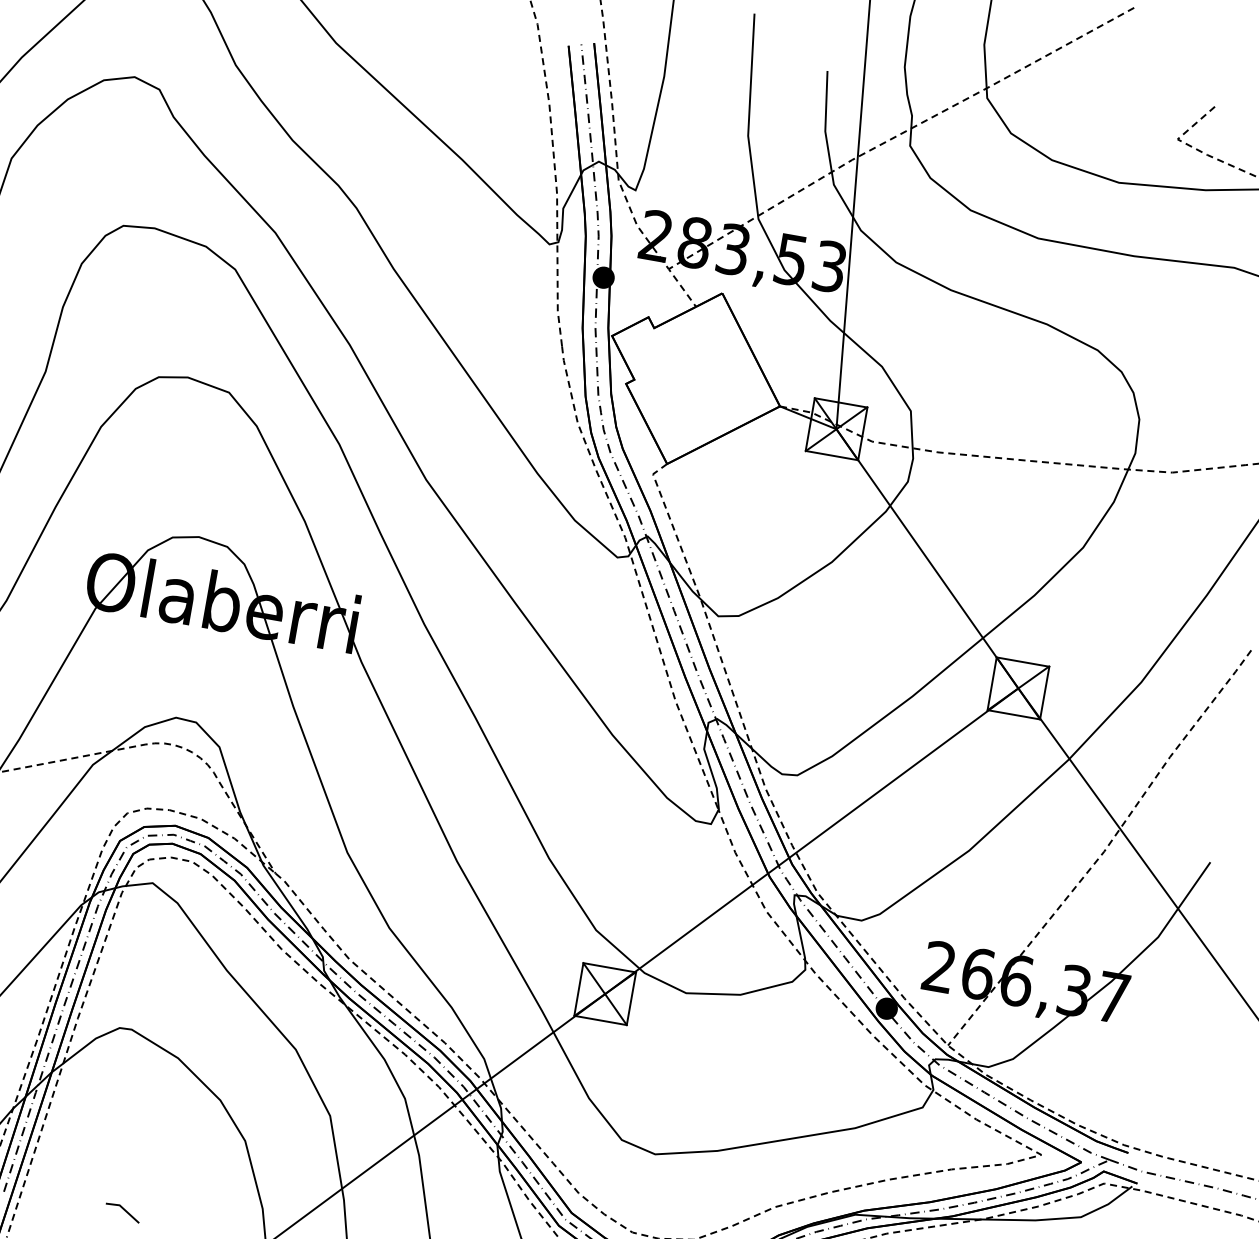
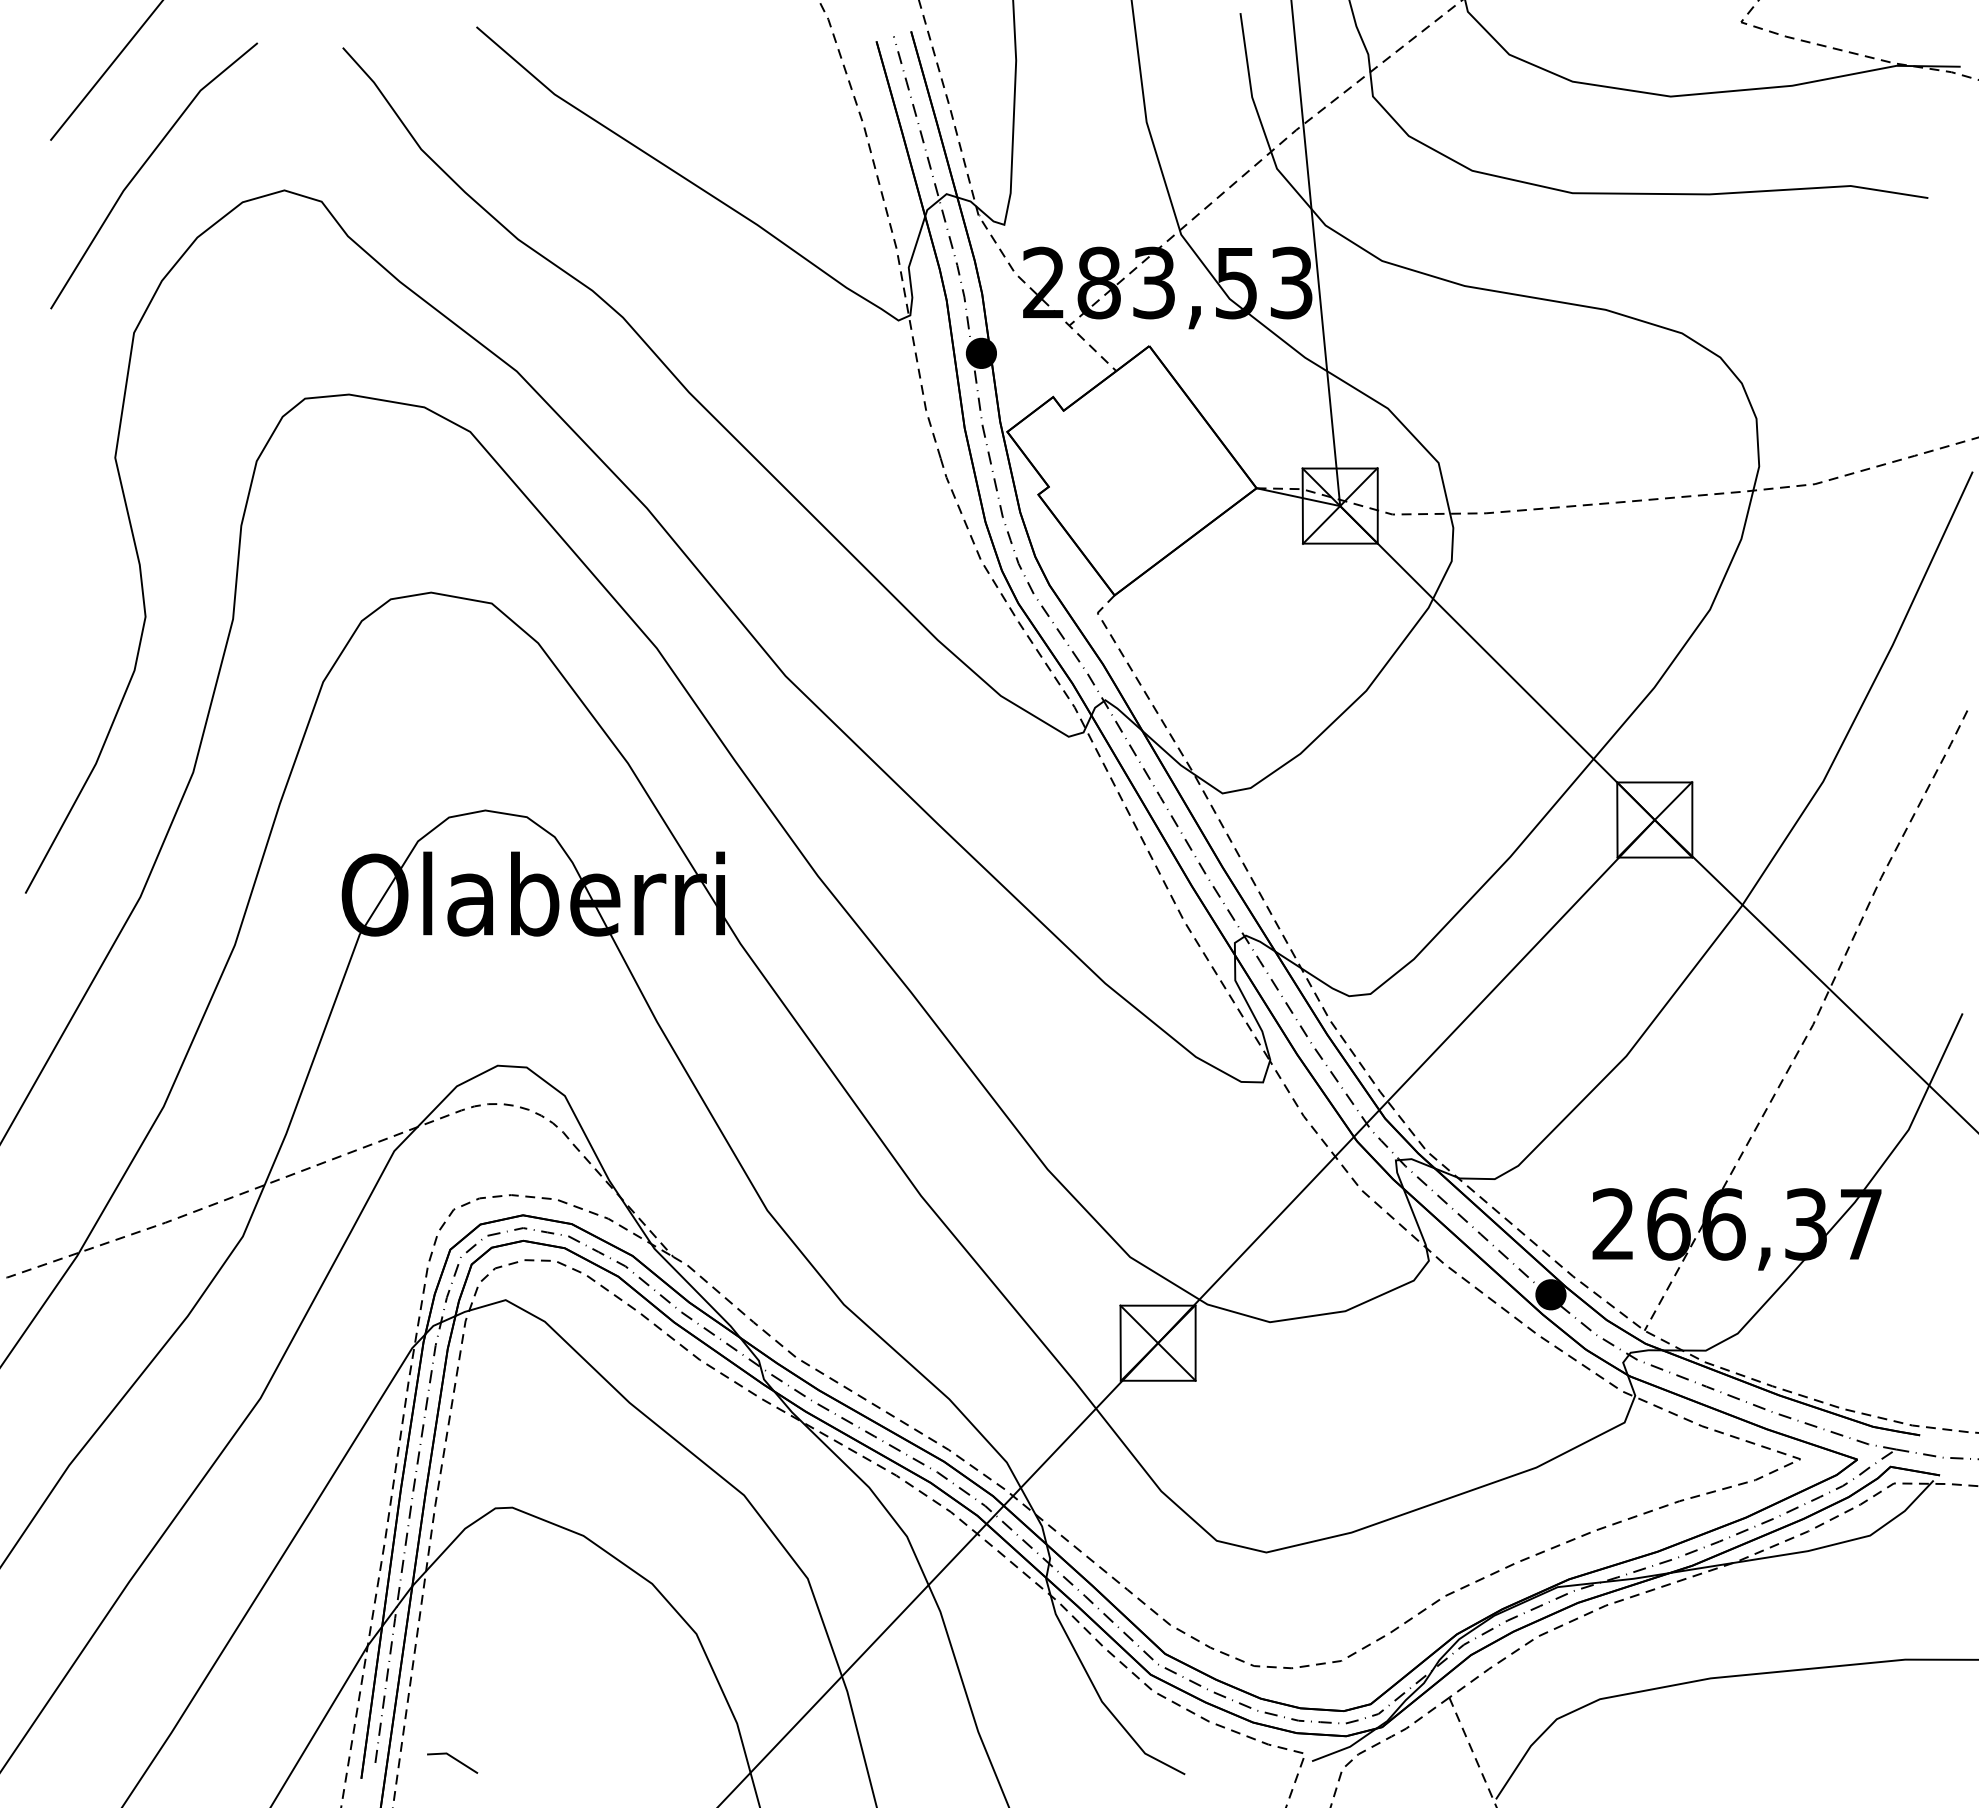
line: (124, 1210) -> (454, 1759), moved

